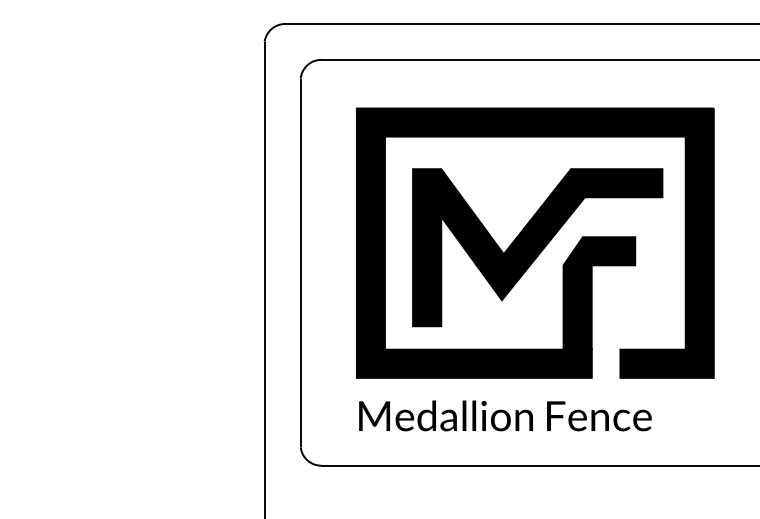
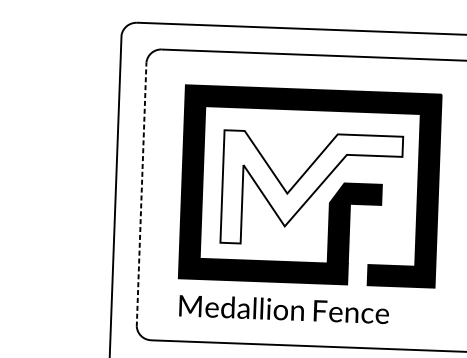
fill: (537, 247) -> (311, 189), removed
line: (300, 262) -> (141, 194), solid -> dashed

